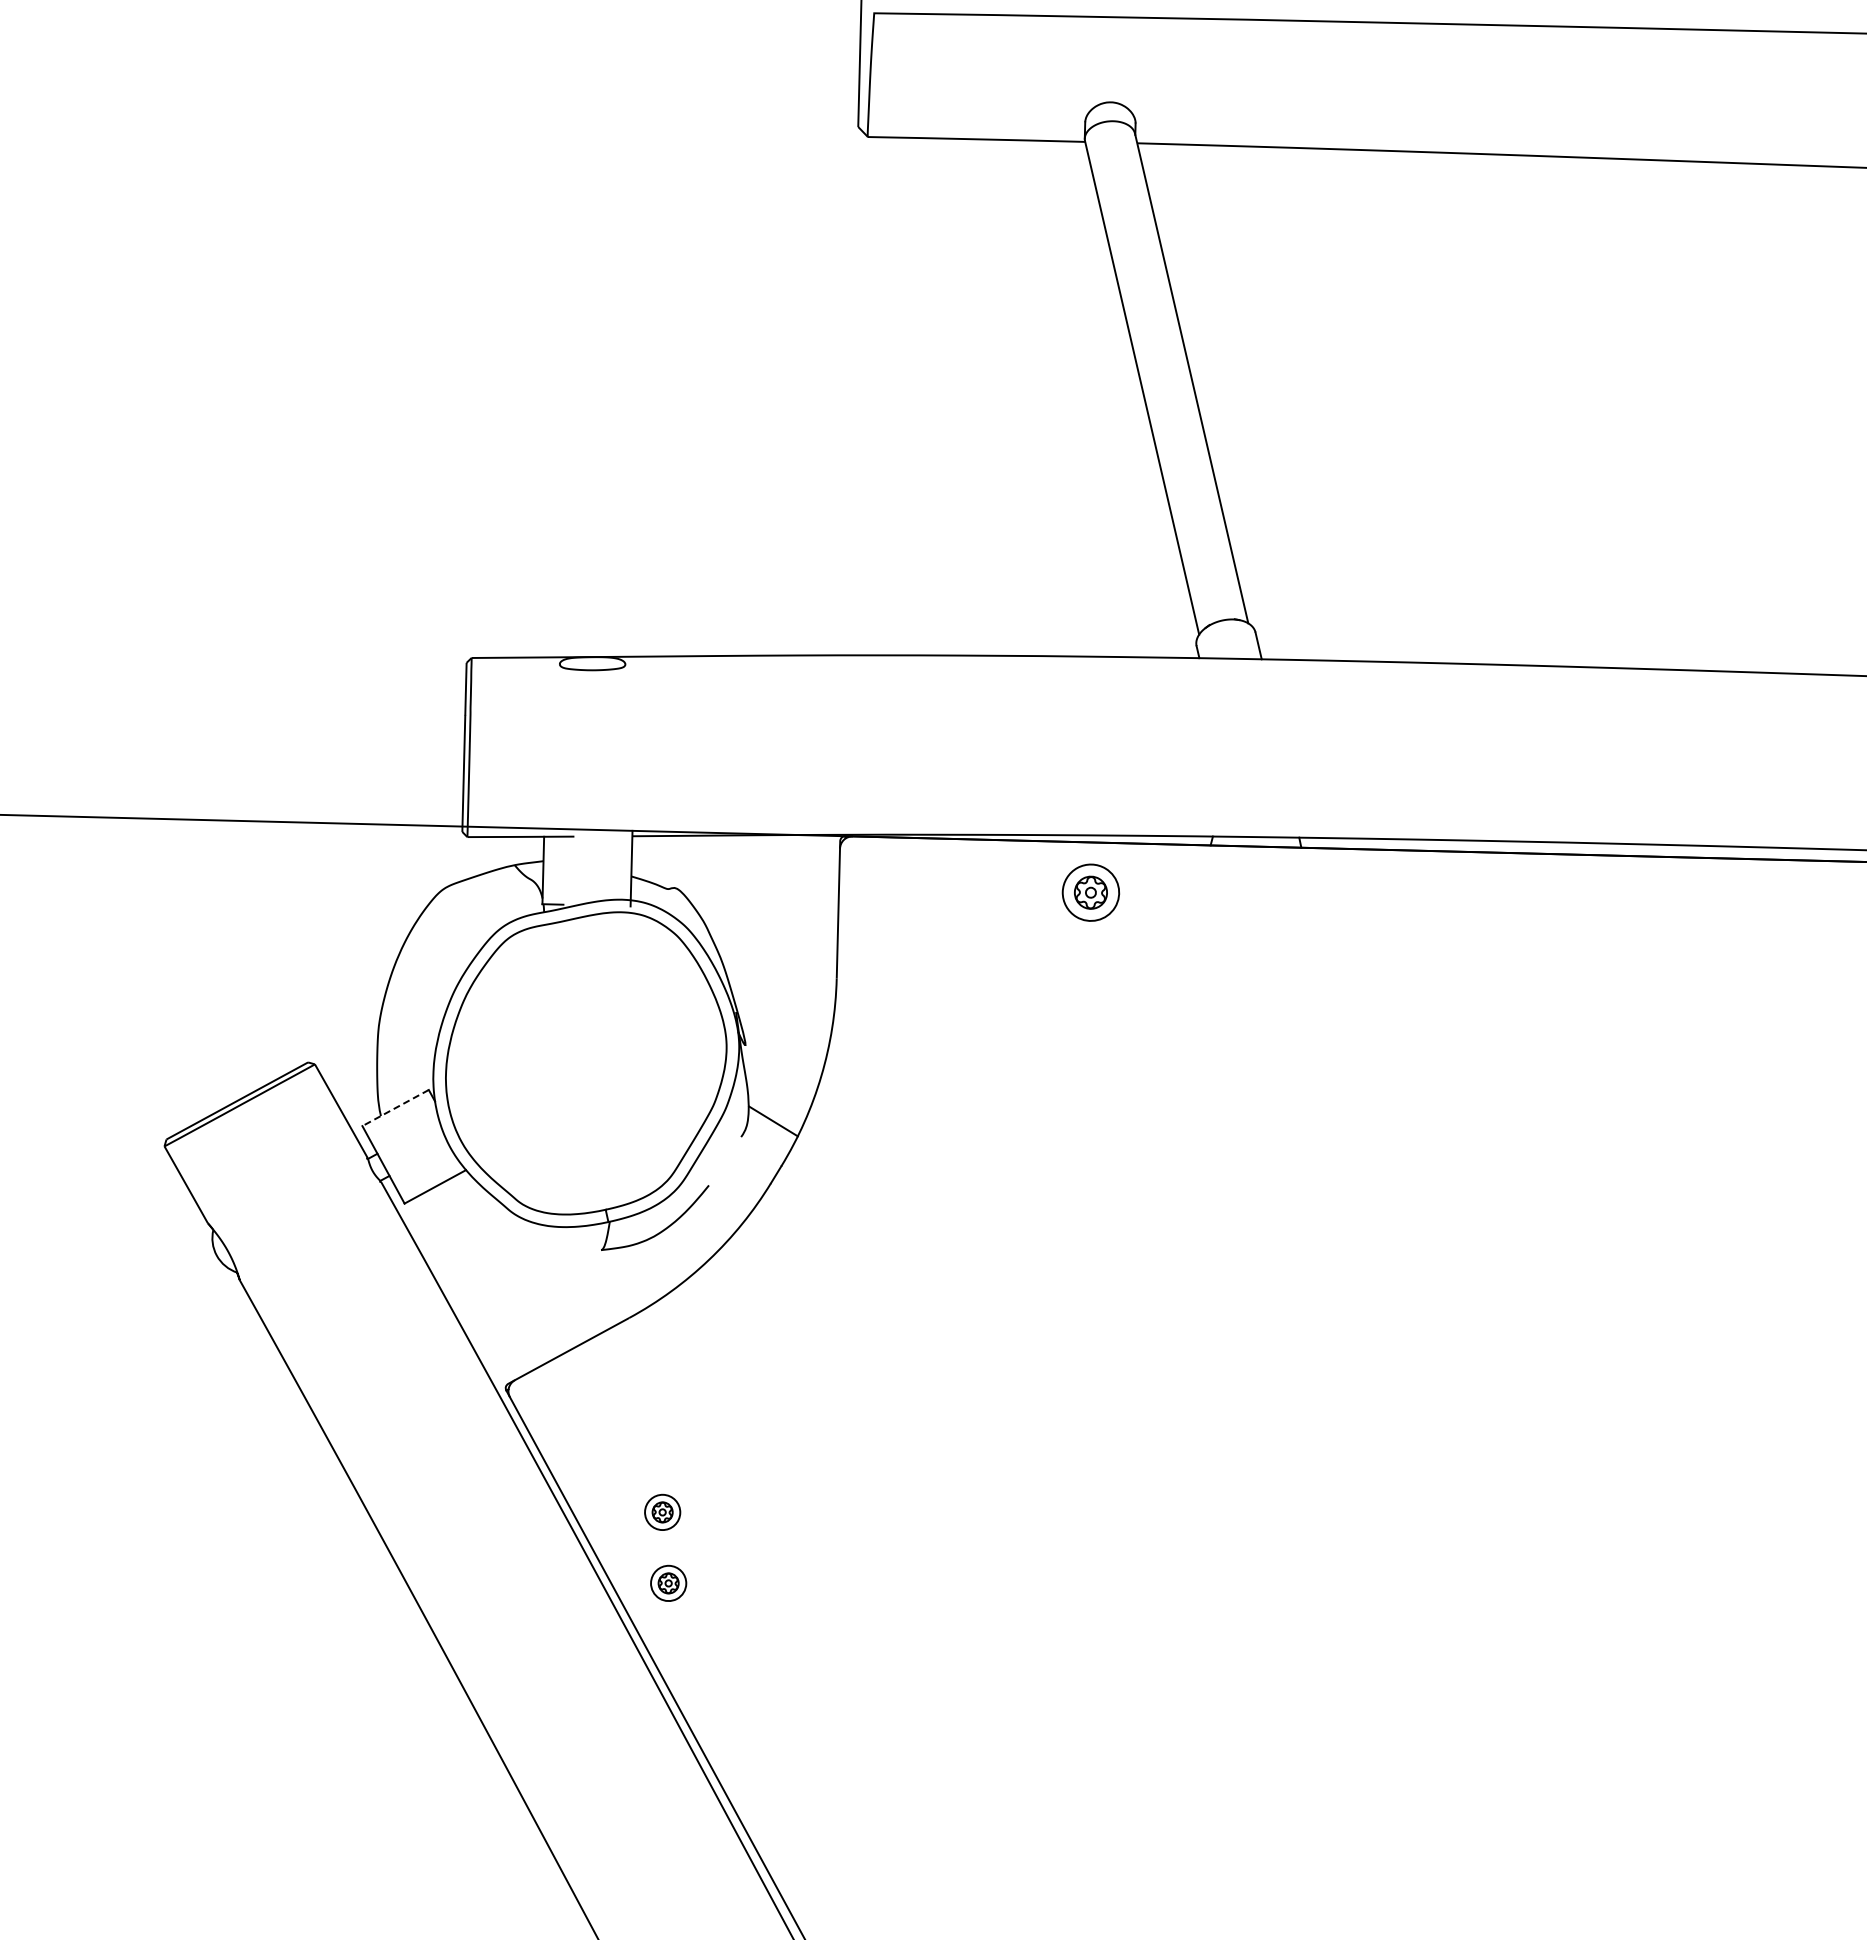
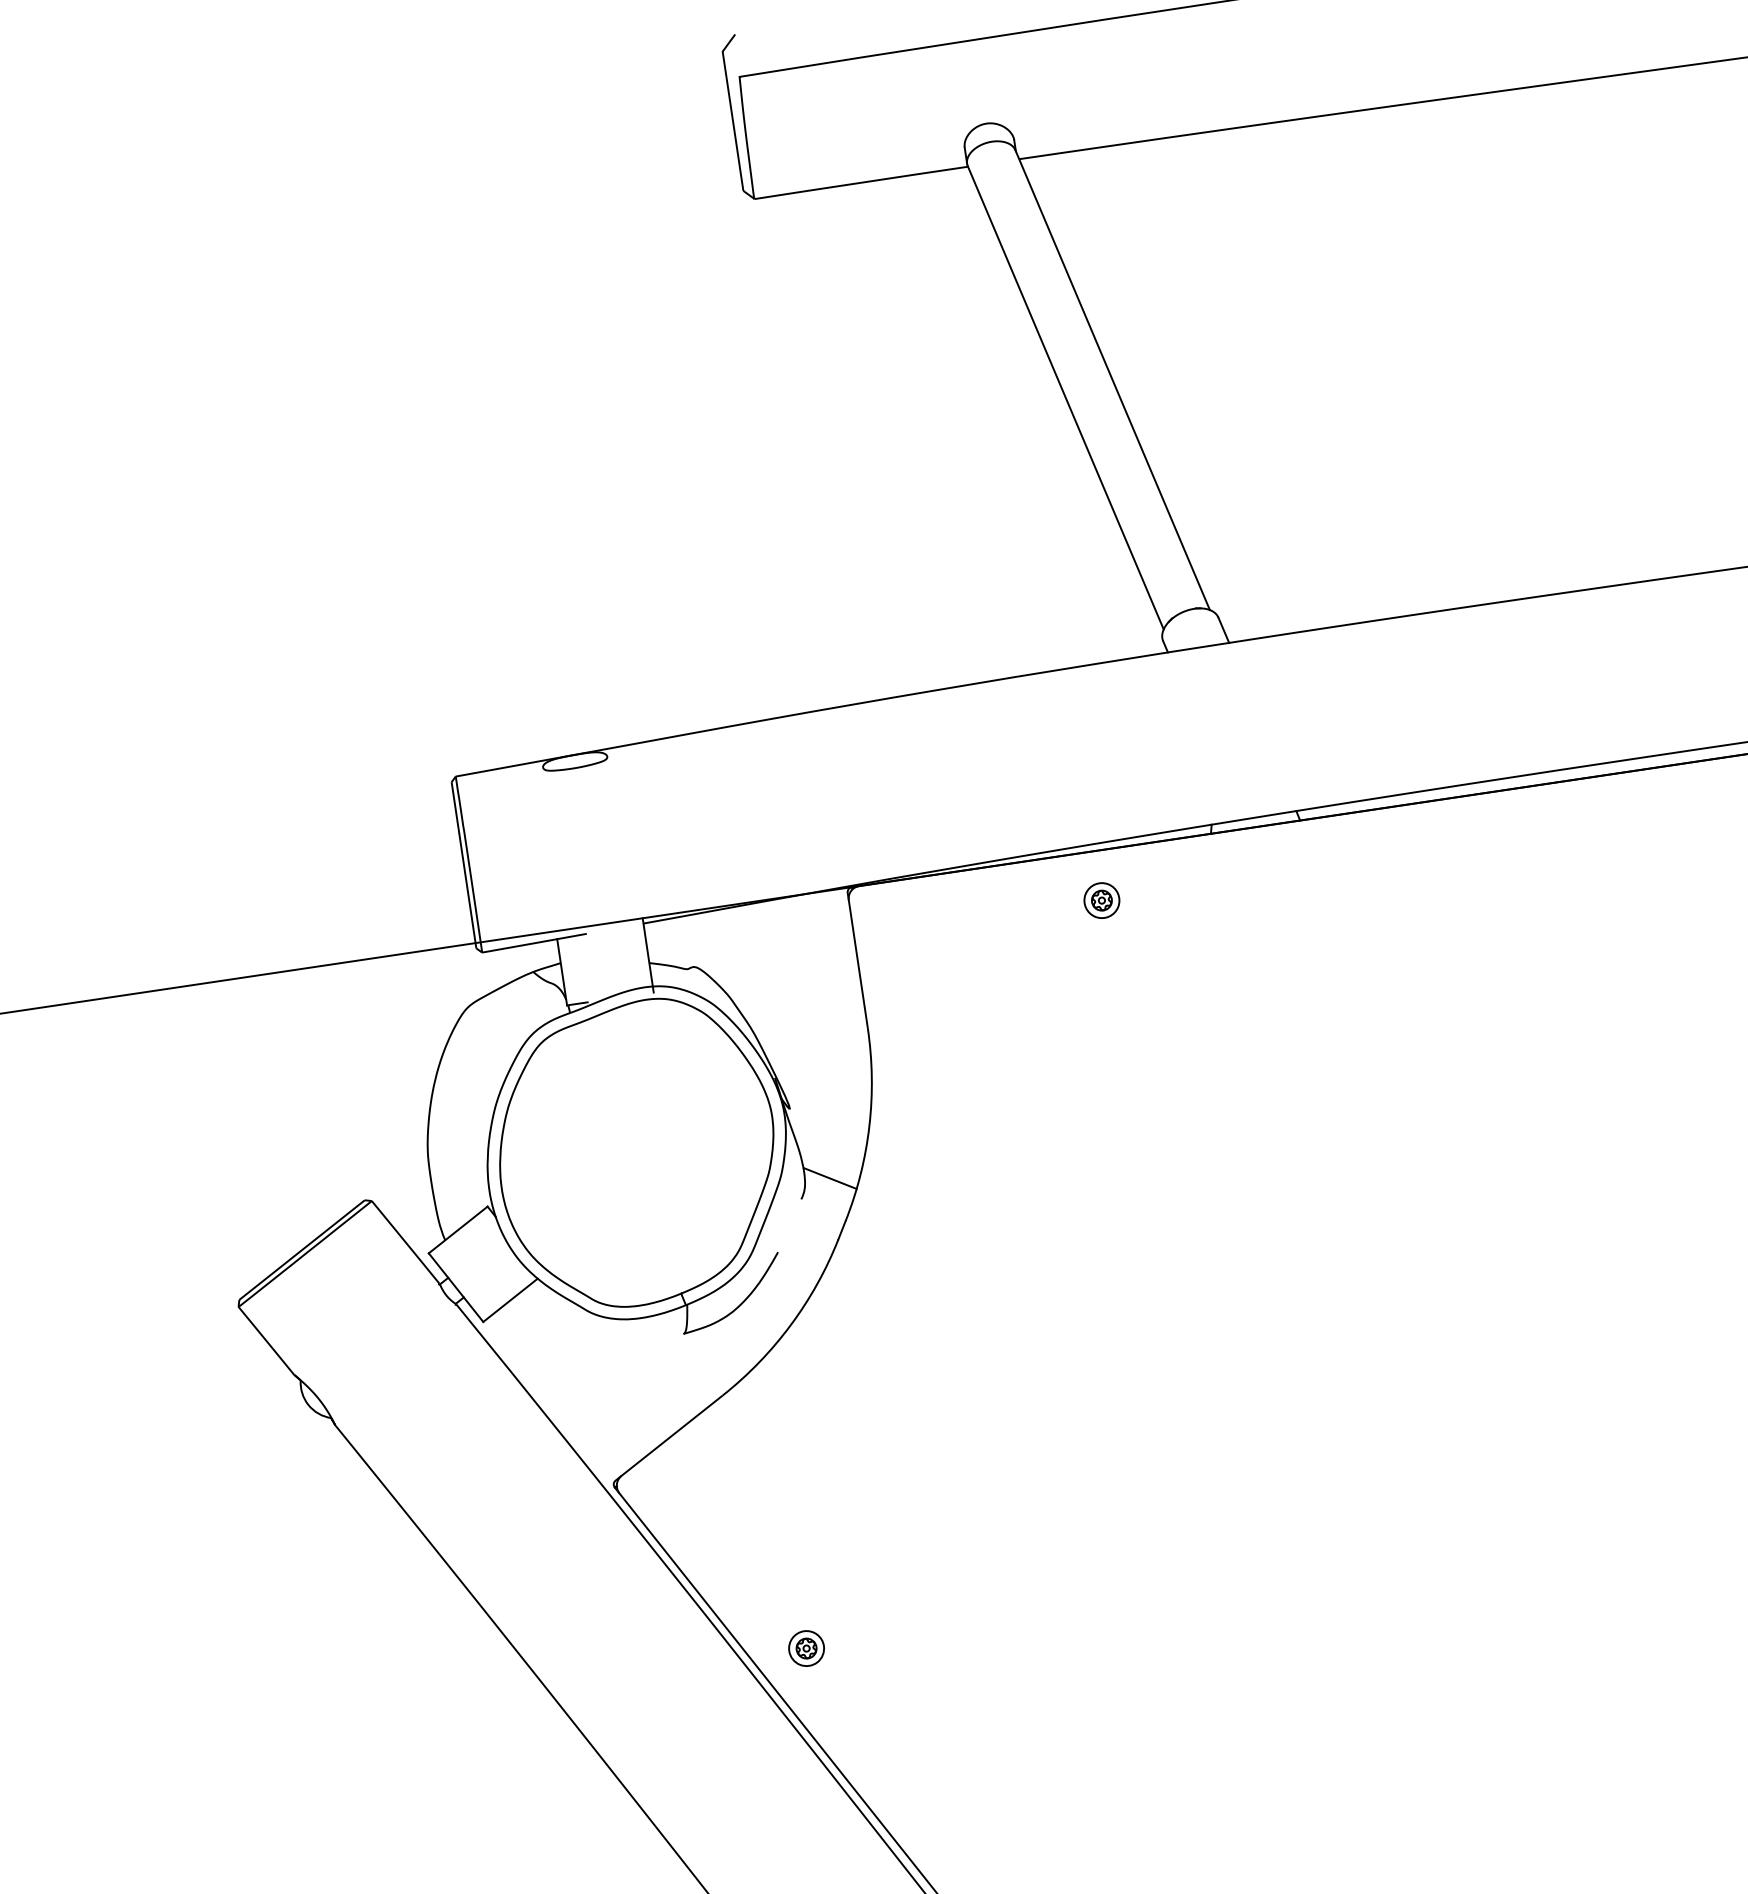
part: (1090, 892) -> (1101, 900), size x0.62
line: (395, 1108) -> (458, 1230), dashed -> solid
part: (662, 1511) -> (788, 1579), removed

